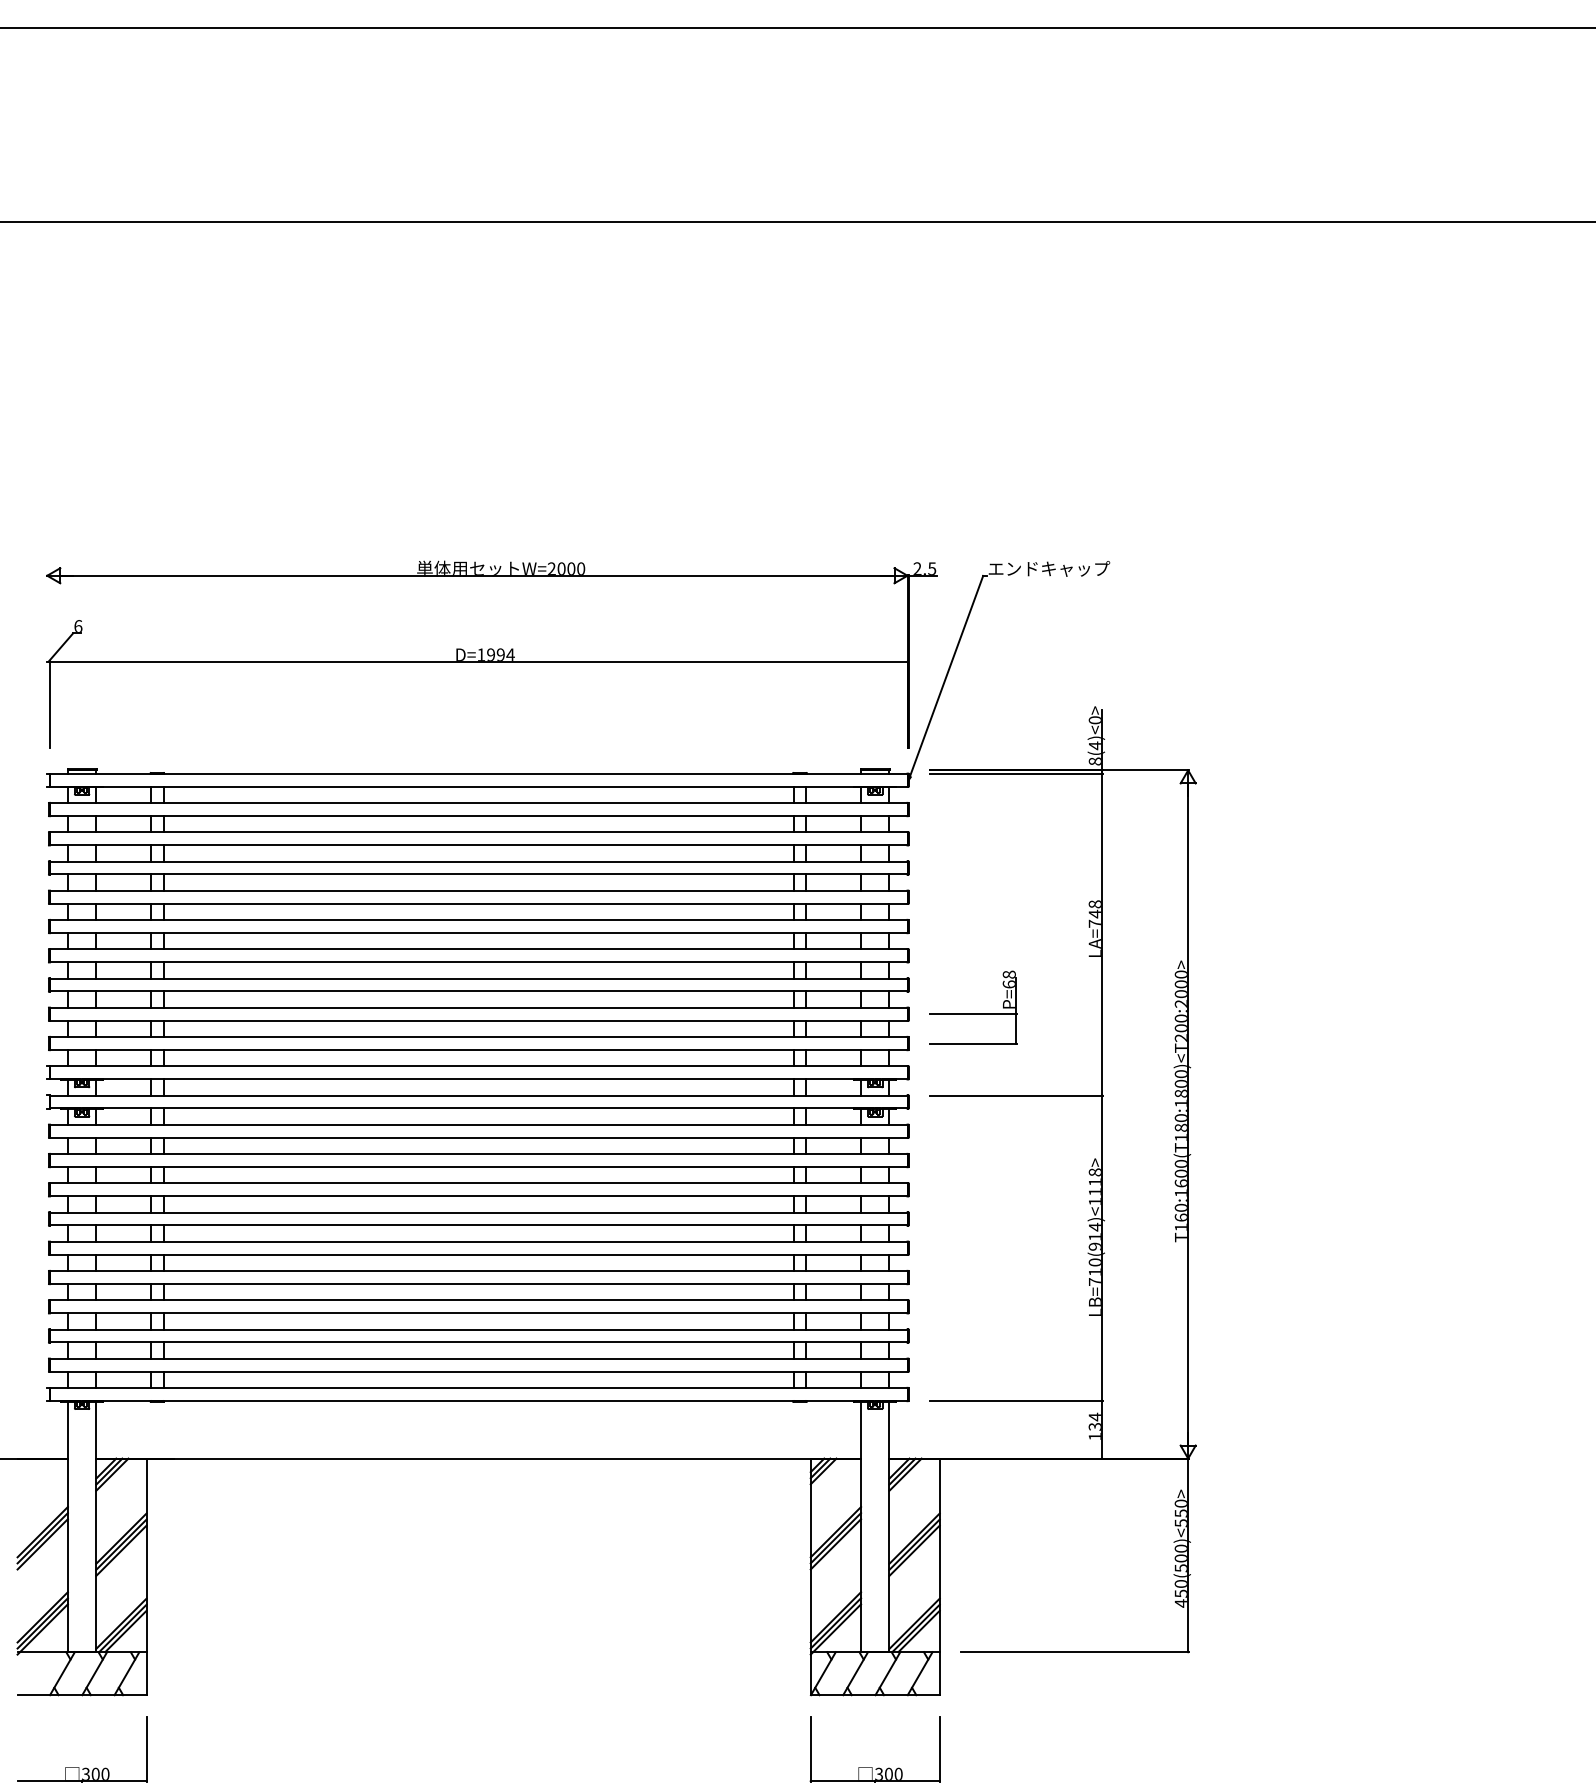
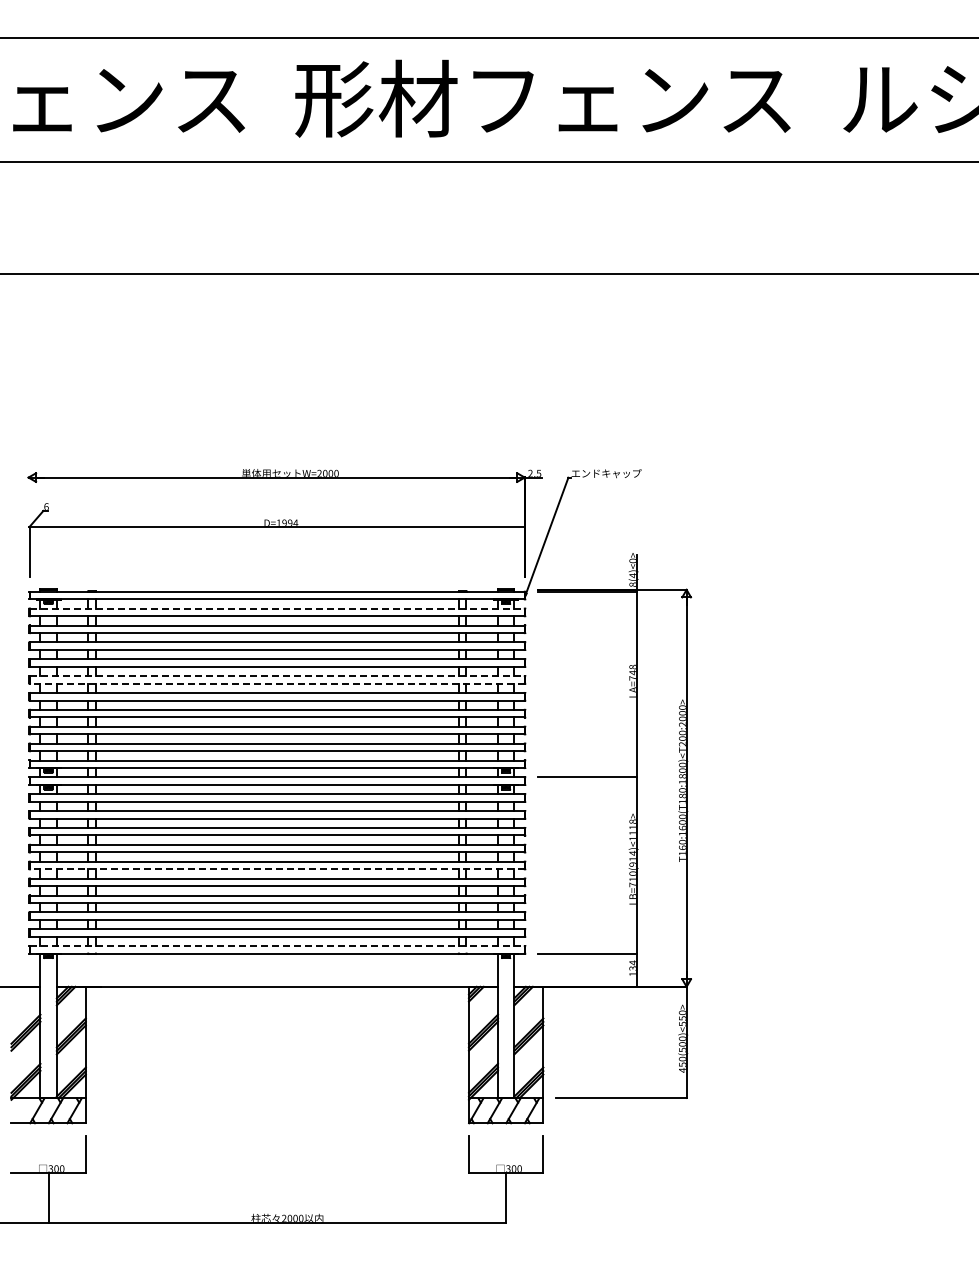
line: (478, 802) -> (277, 608), solid -> dashed
line: (478, 920) -> (277, 676), solid -> dashed
line: (477, 932) -> (276, 683), solid -> dashed
part: (972, 1007) -> (562, 726), removed
line: (477, 1255) -> (276, 869), solid -> dashed
line: (478, 1388) -> (277, 946), solid -> dashed

